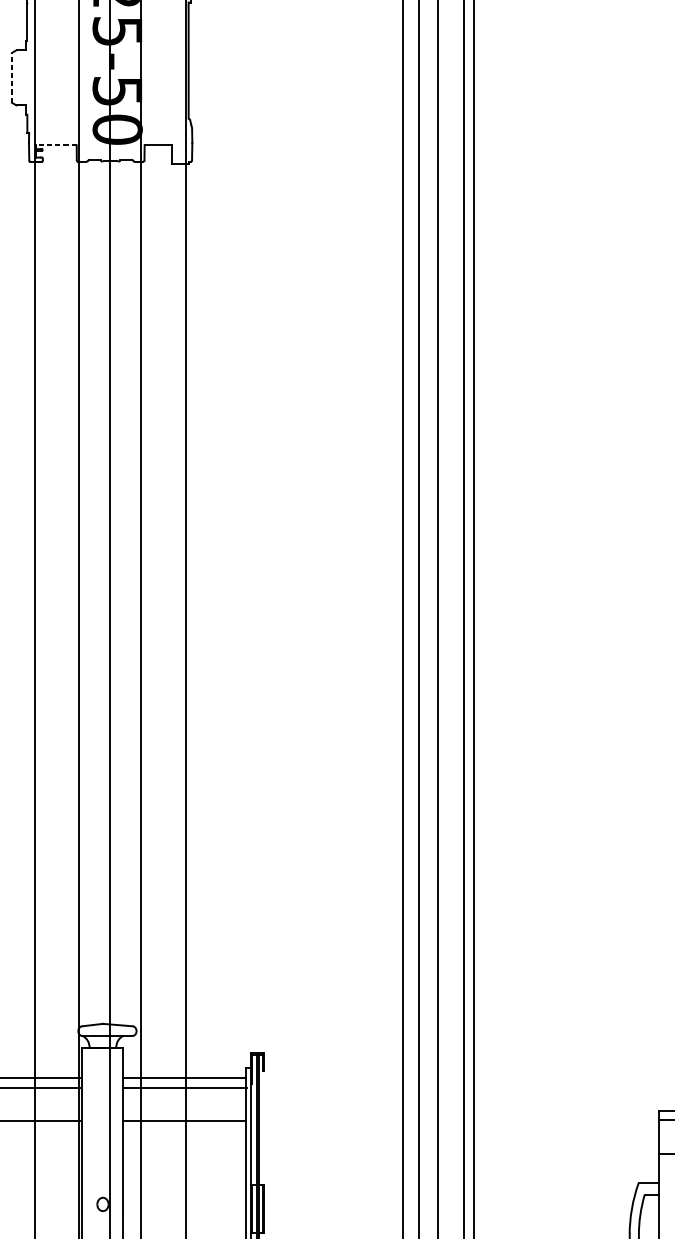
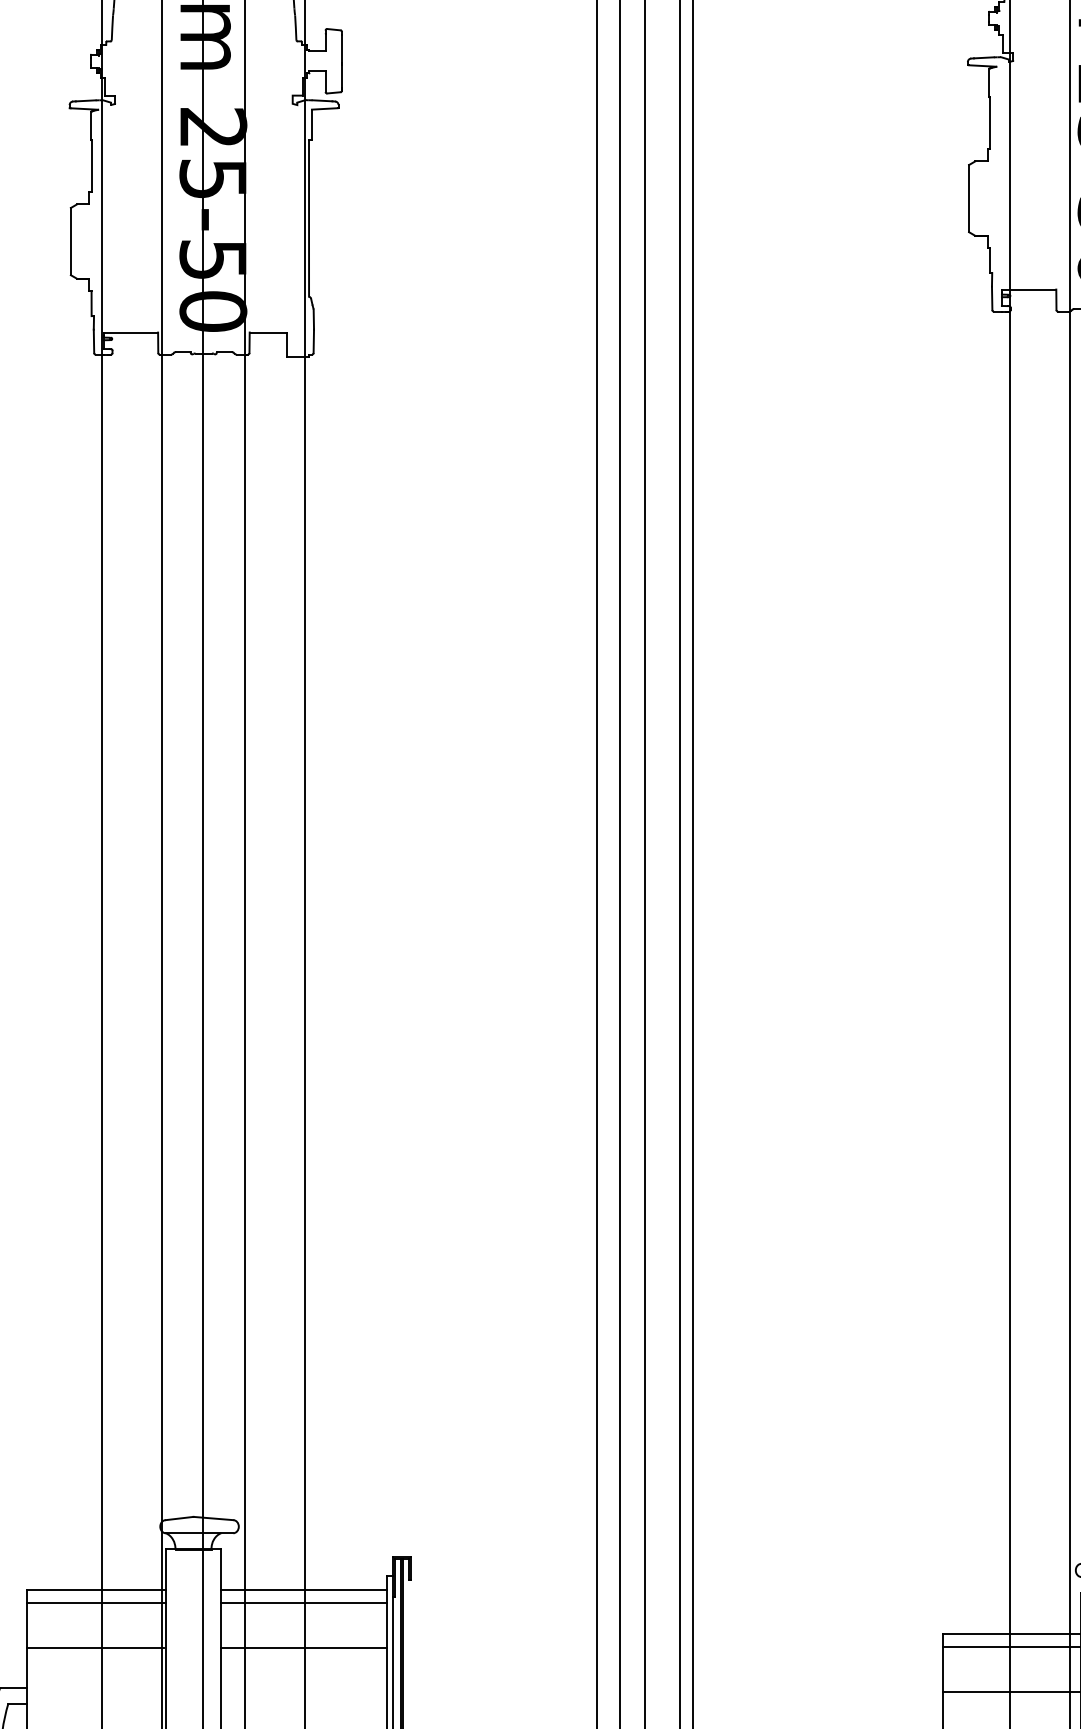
line: (11, 77) -> (70, 241), dashed -> solid
line: (56, 145) -> (130, 332), dashed -> solid

